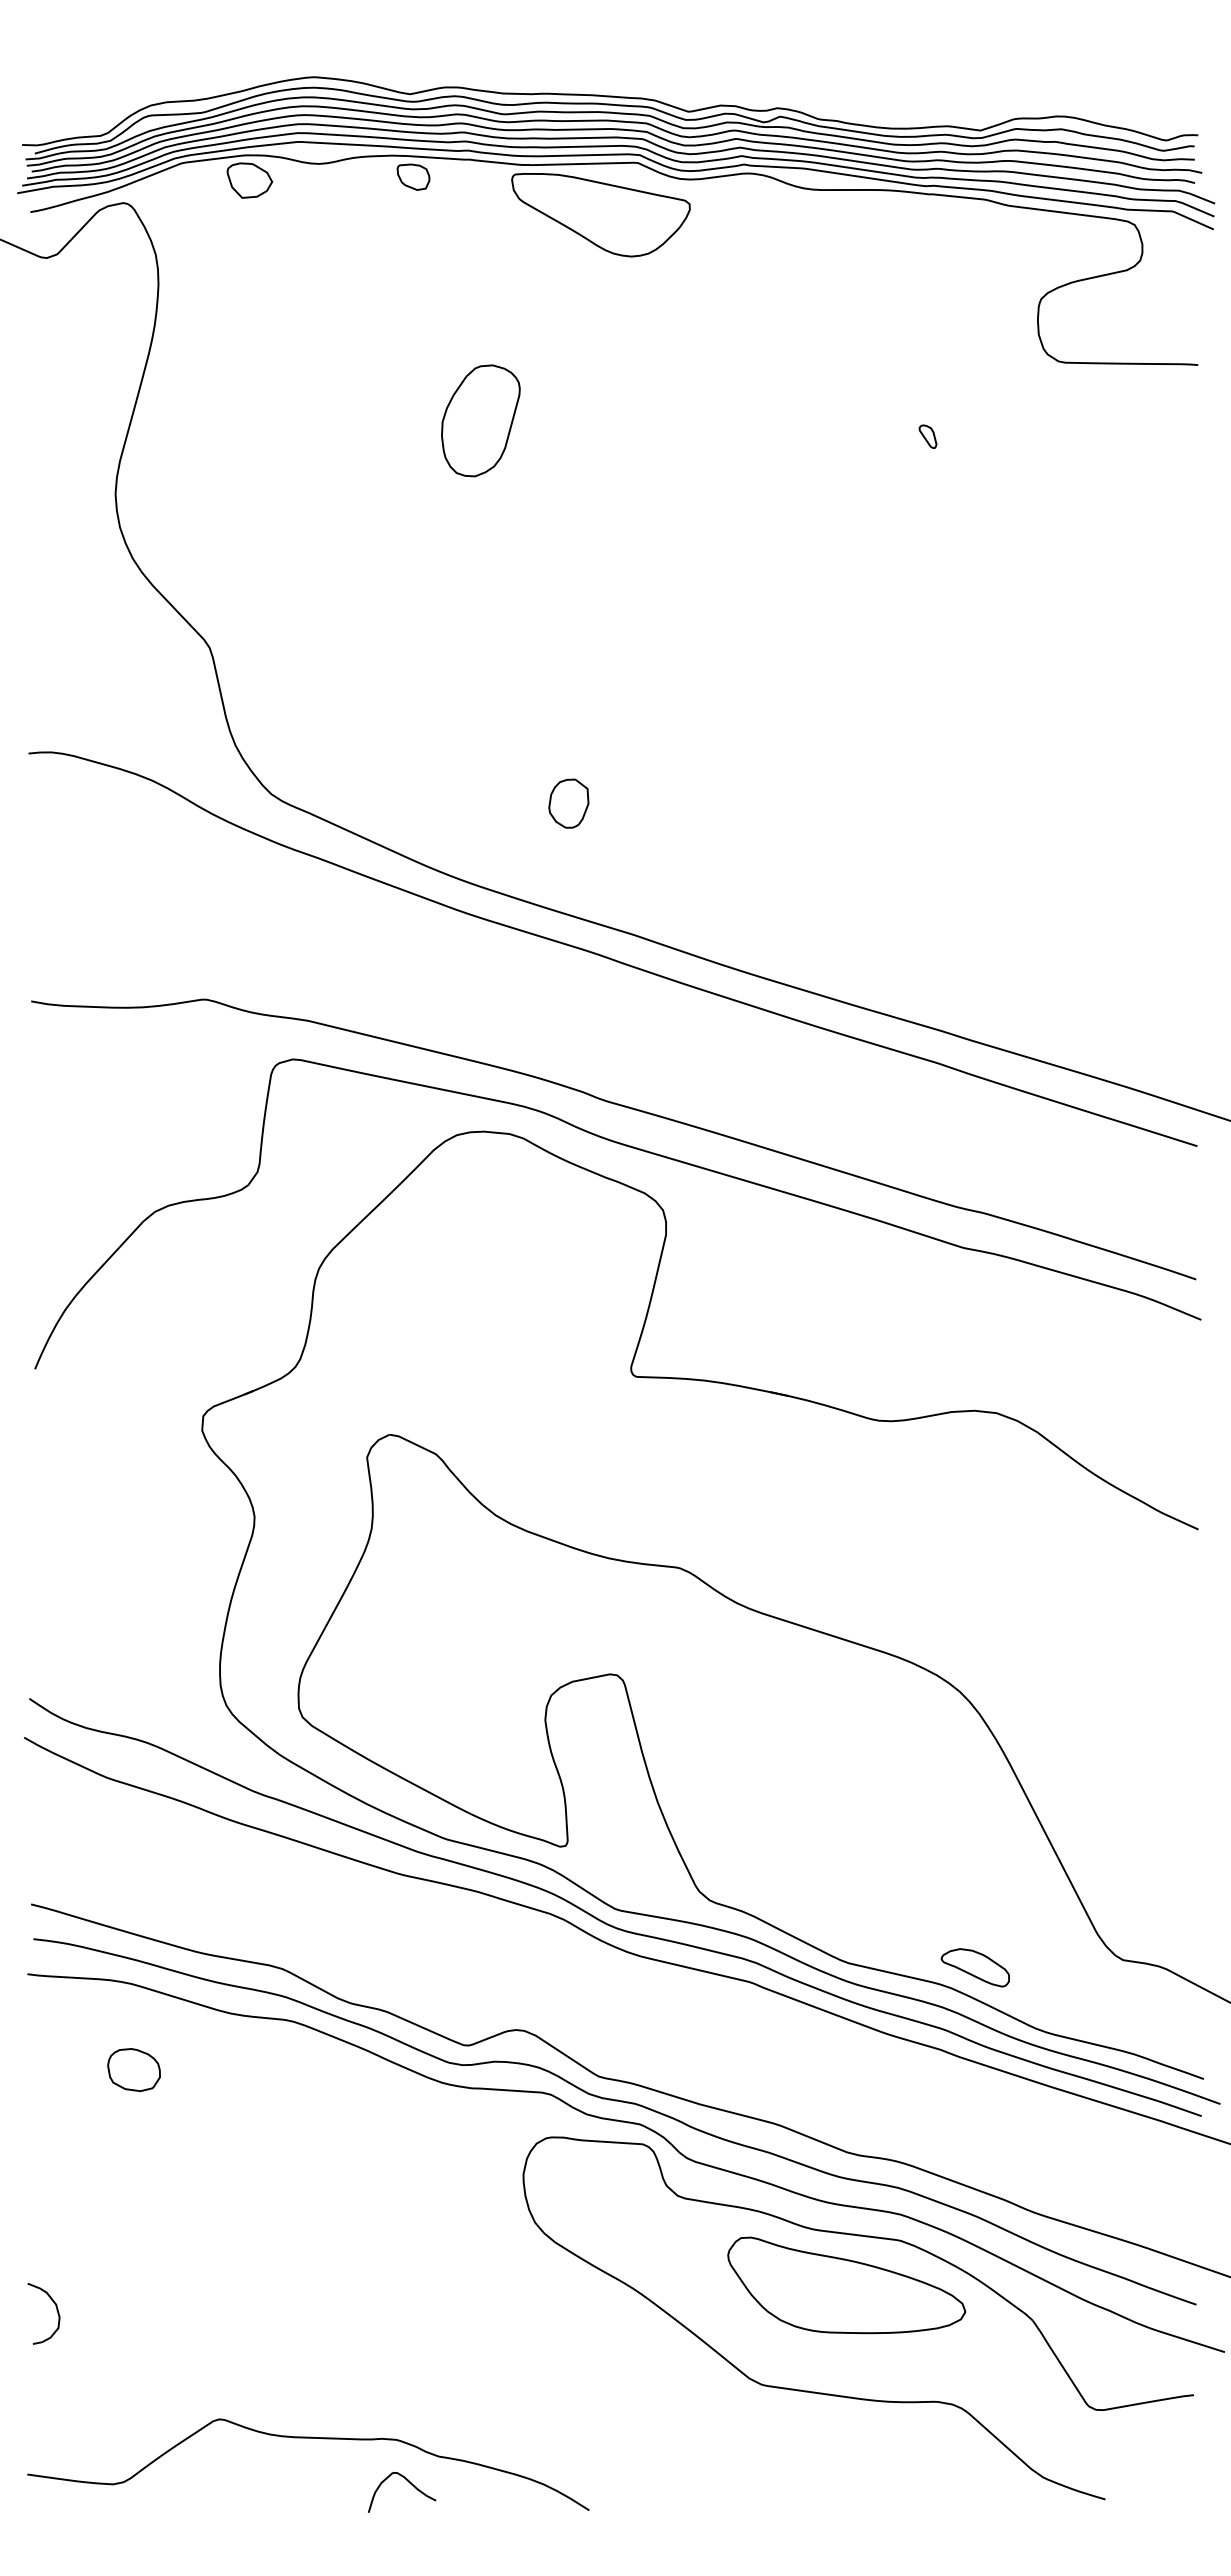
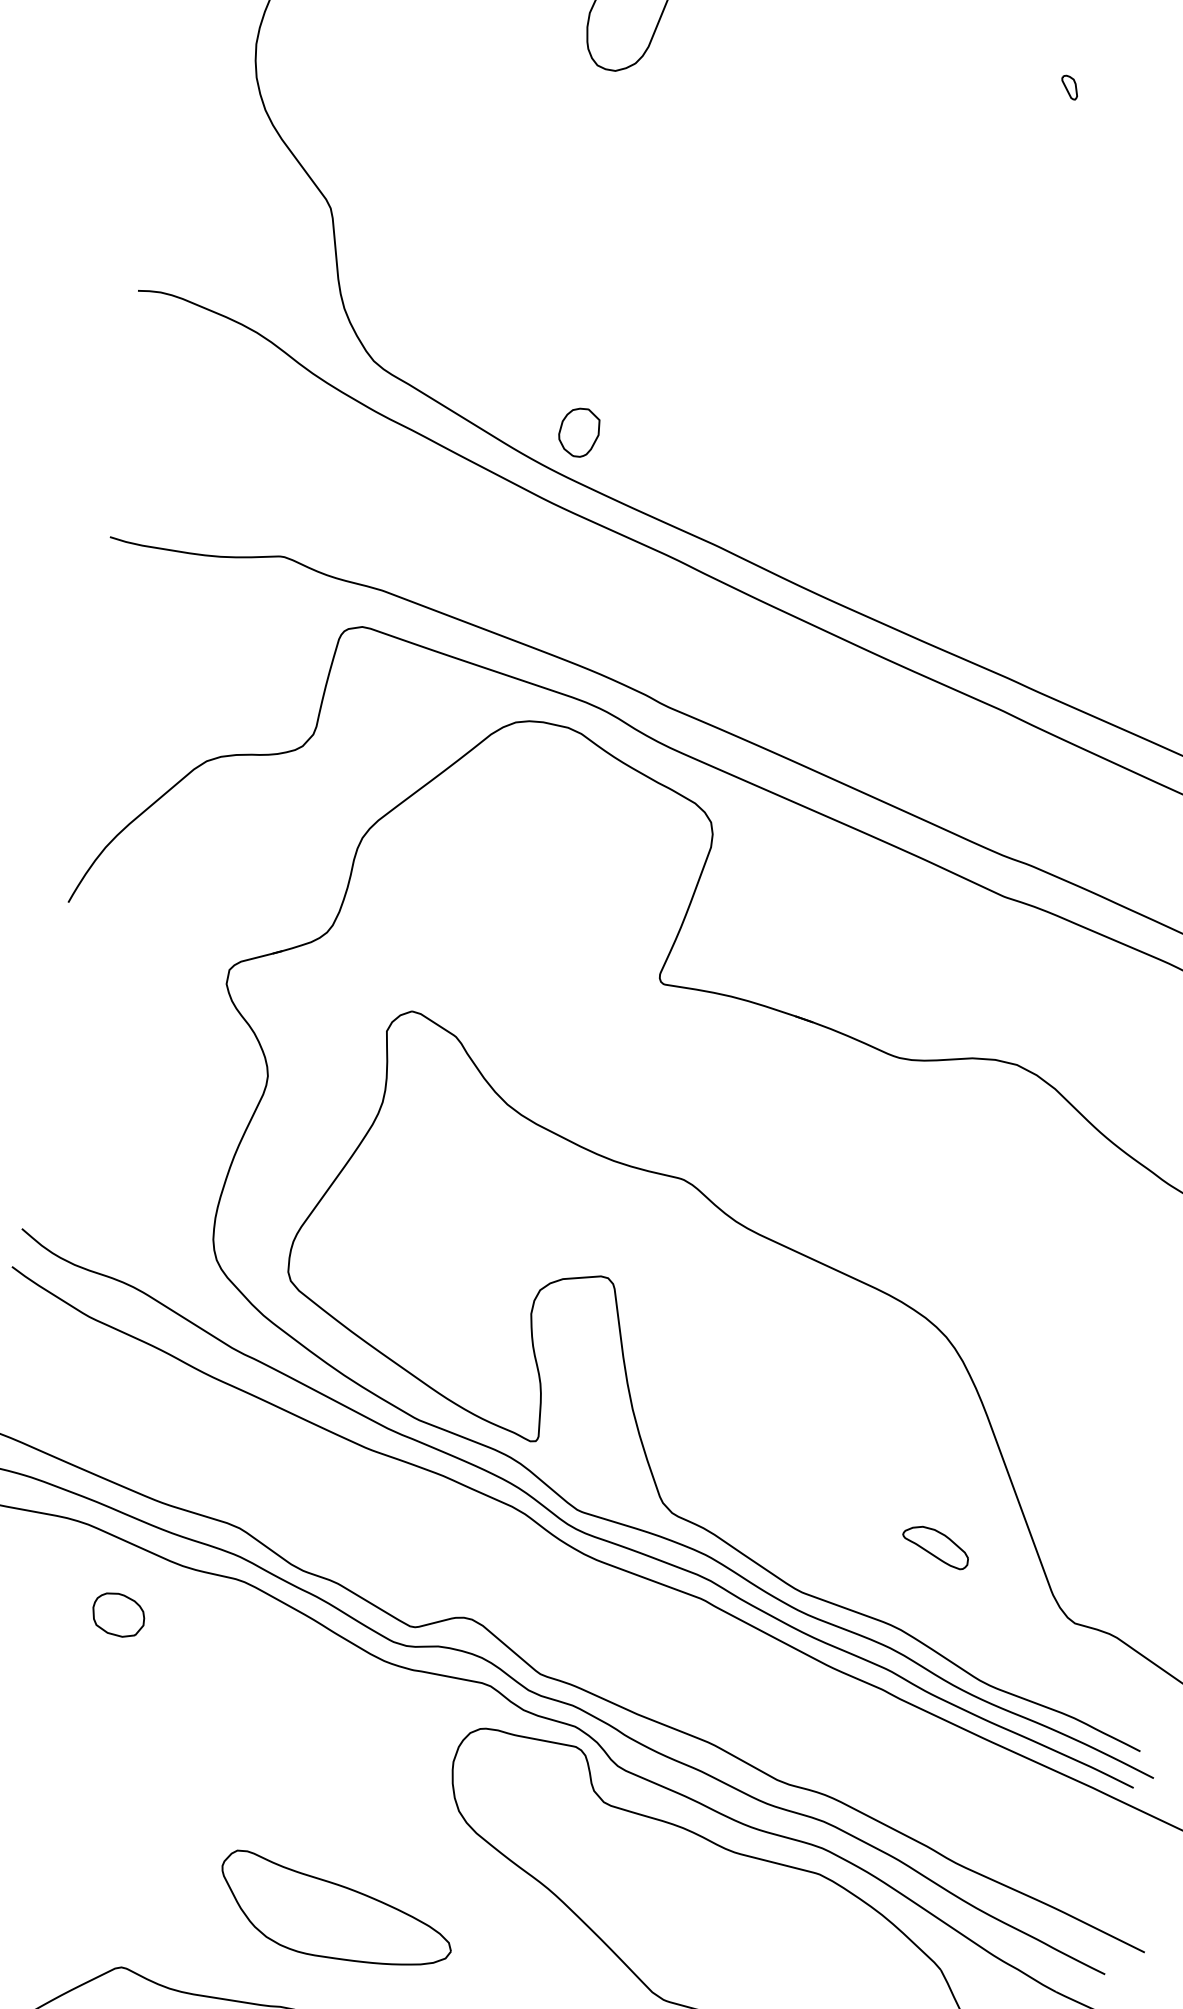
part: (568, 803) -> (578, 432), moved
part: (974, 1967) -> (934, 1546), moved
part: (133, 2070) -> (118, 1615), moved
part: (846, 2285) -> (336, 1910), moved

